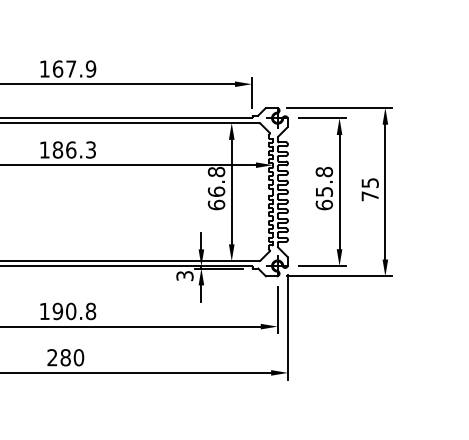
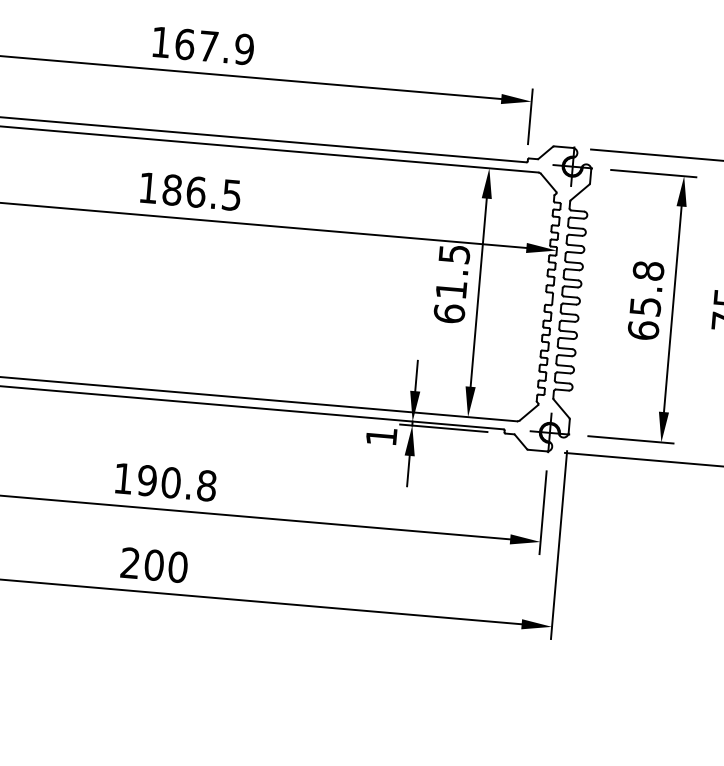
text: (90, 149) -> (231, 194), 186.3 -> 186.5
text: (216, 181) -> (452, 271), 66.8 -> 61.5
text: (184, 275) -> (380, 435), 3 -> 1
text: (65, 357) -> (153, 564), 280 -> 200

